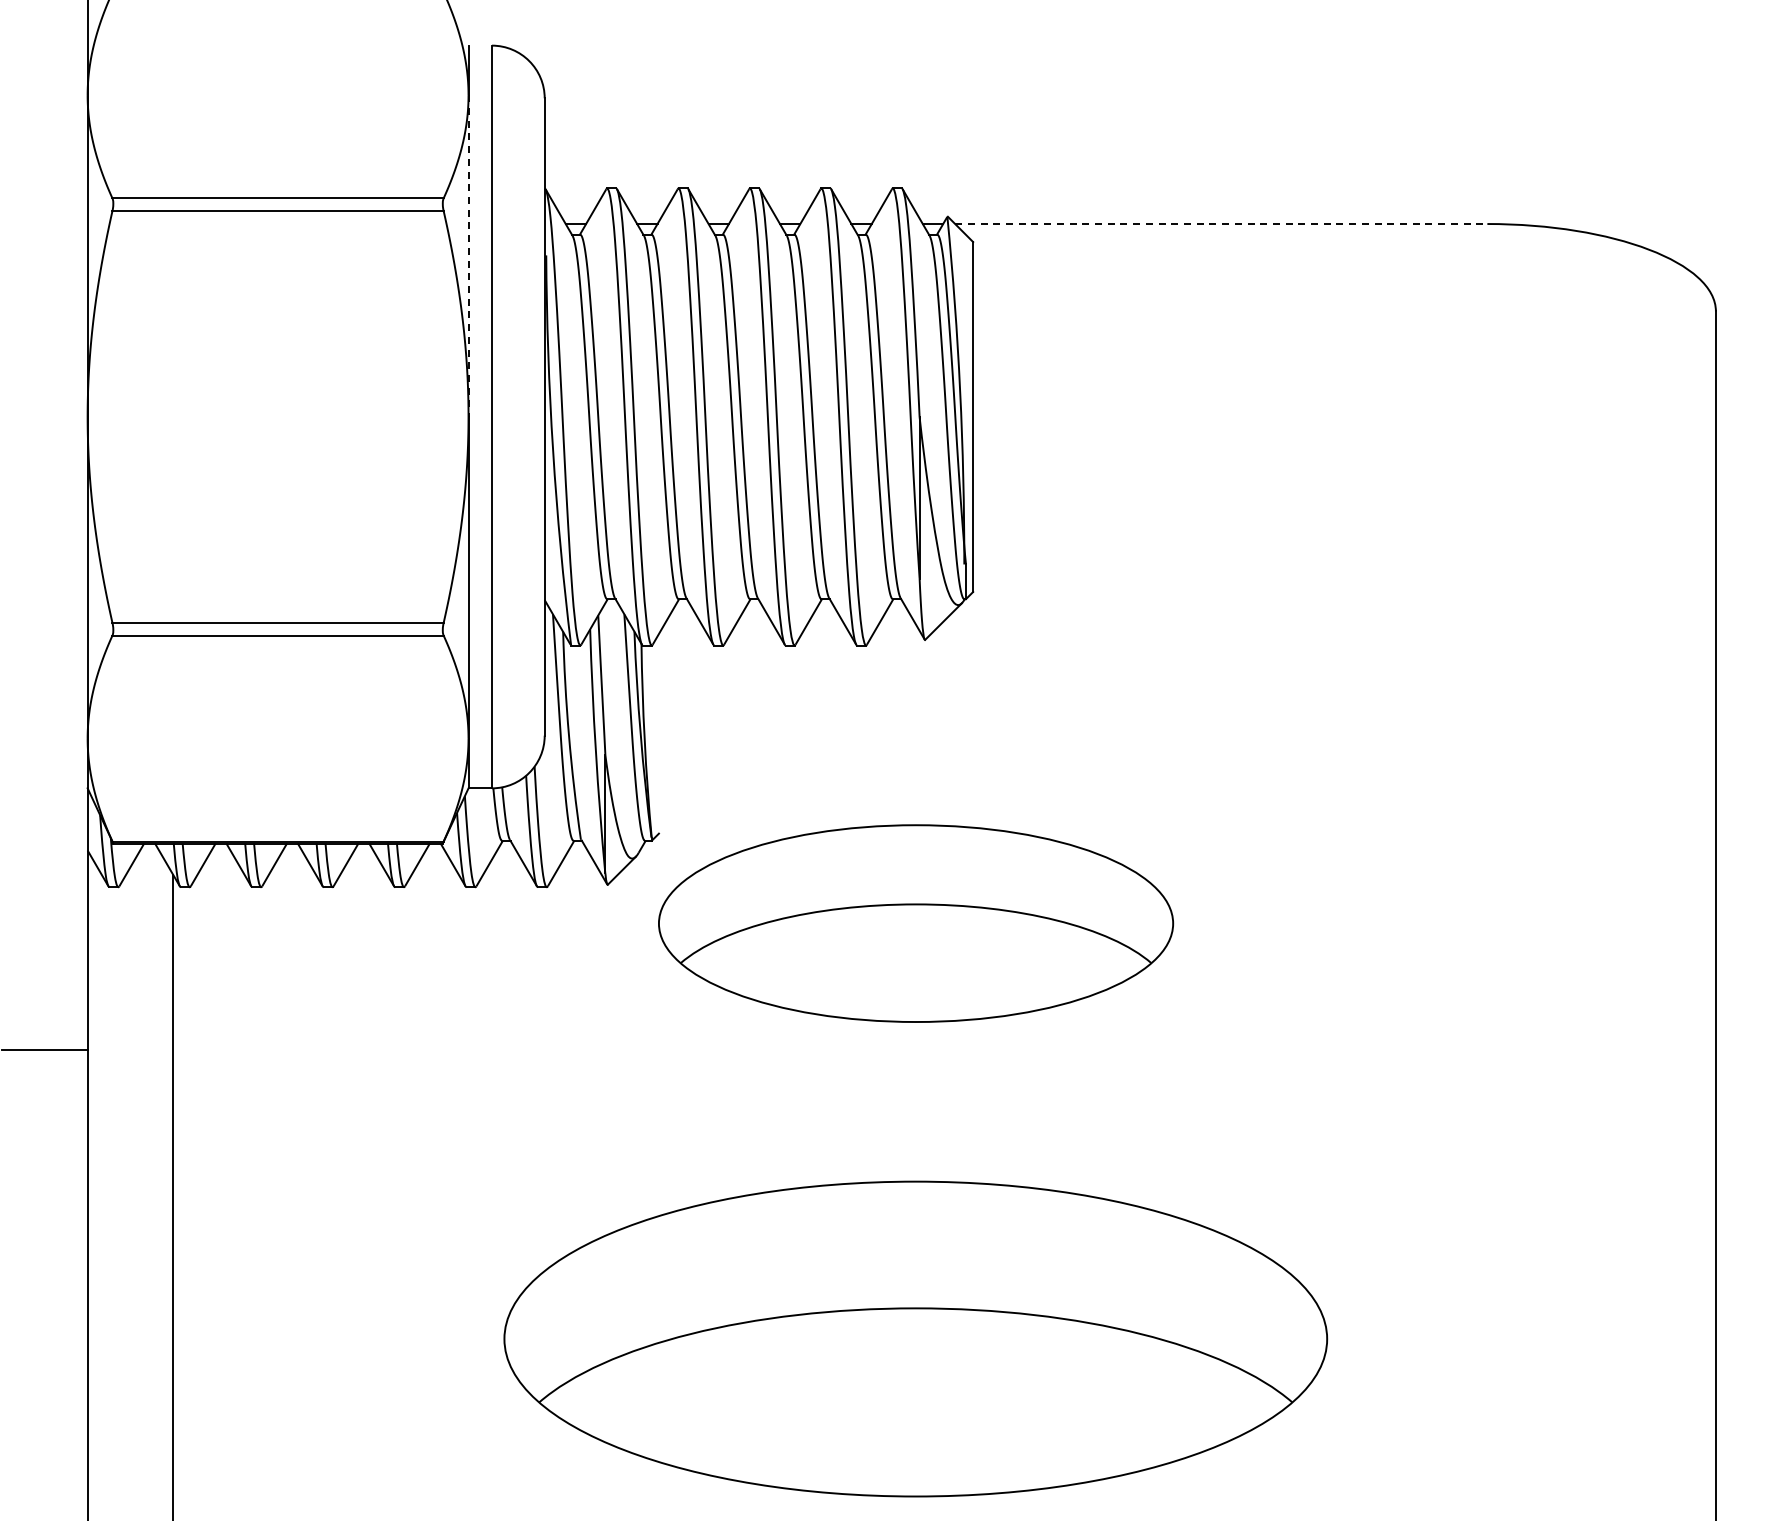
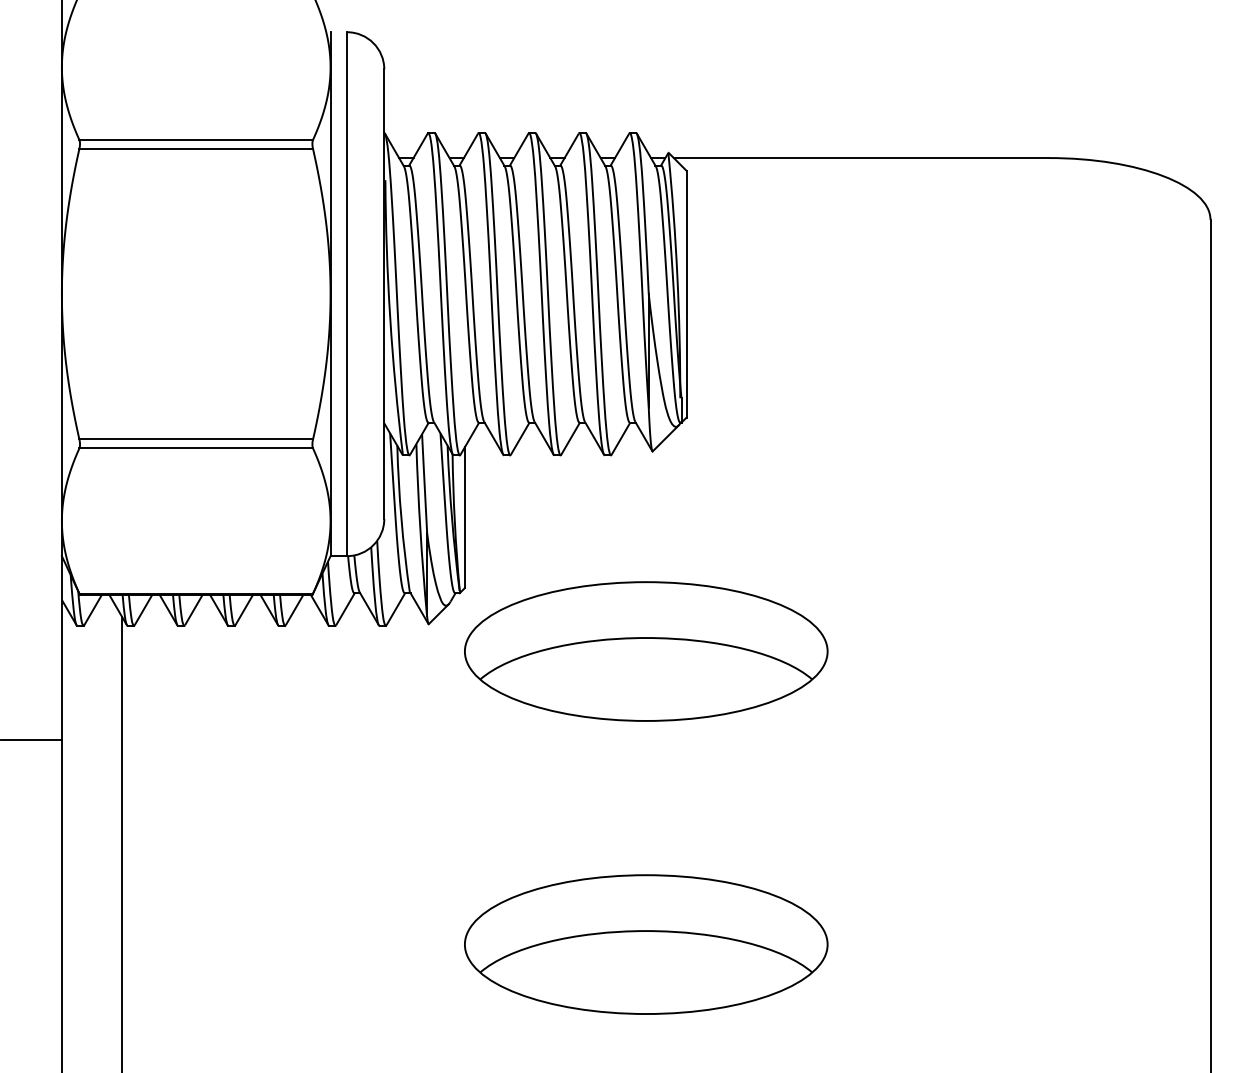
line: (1221, 224) -> (861, 158), dashed -> solid
line: (468, 256) -> (330, 180), dashed -> solid
line: (658, 733) -> (464, 517), added
part: (916, 1338) -> (646, 944), size x0.62

